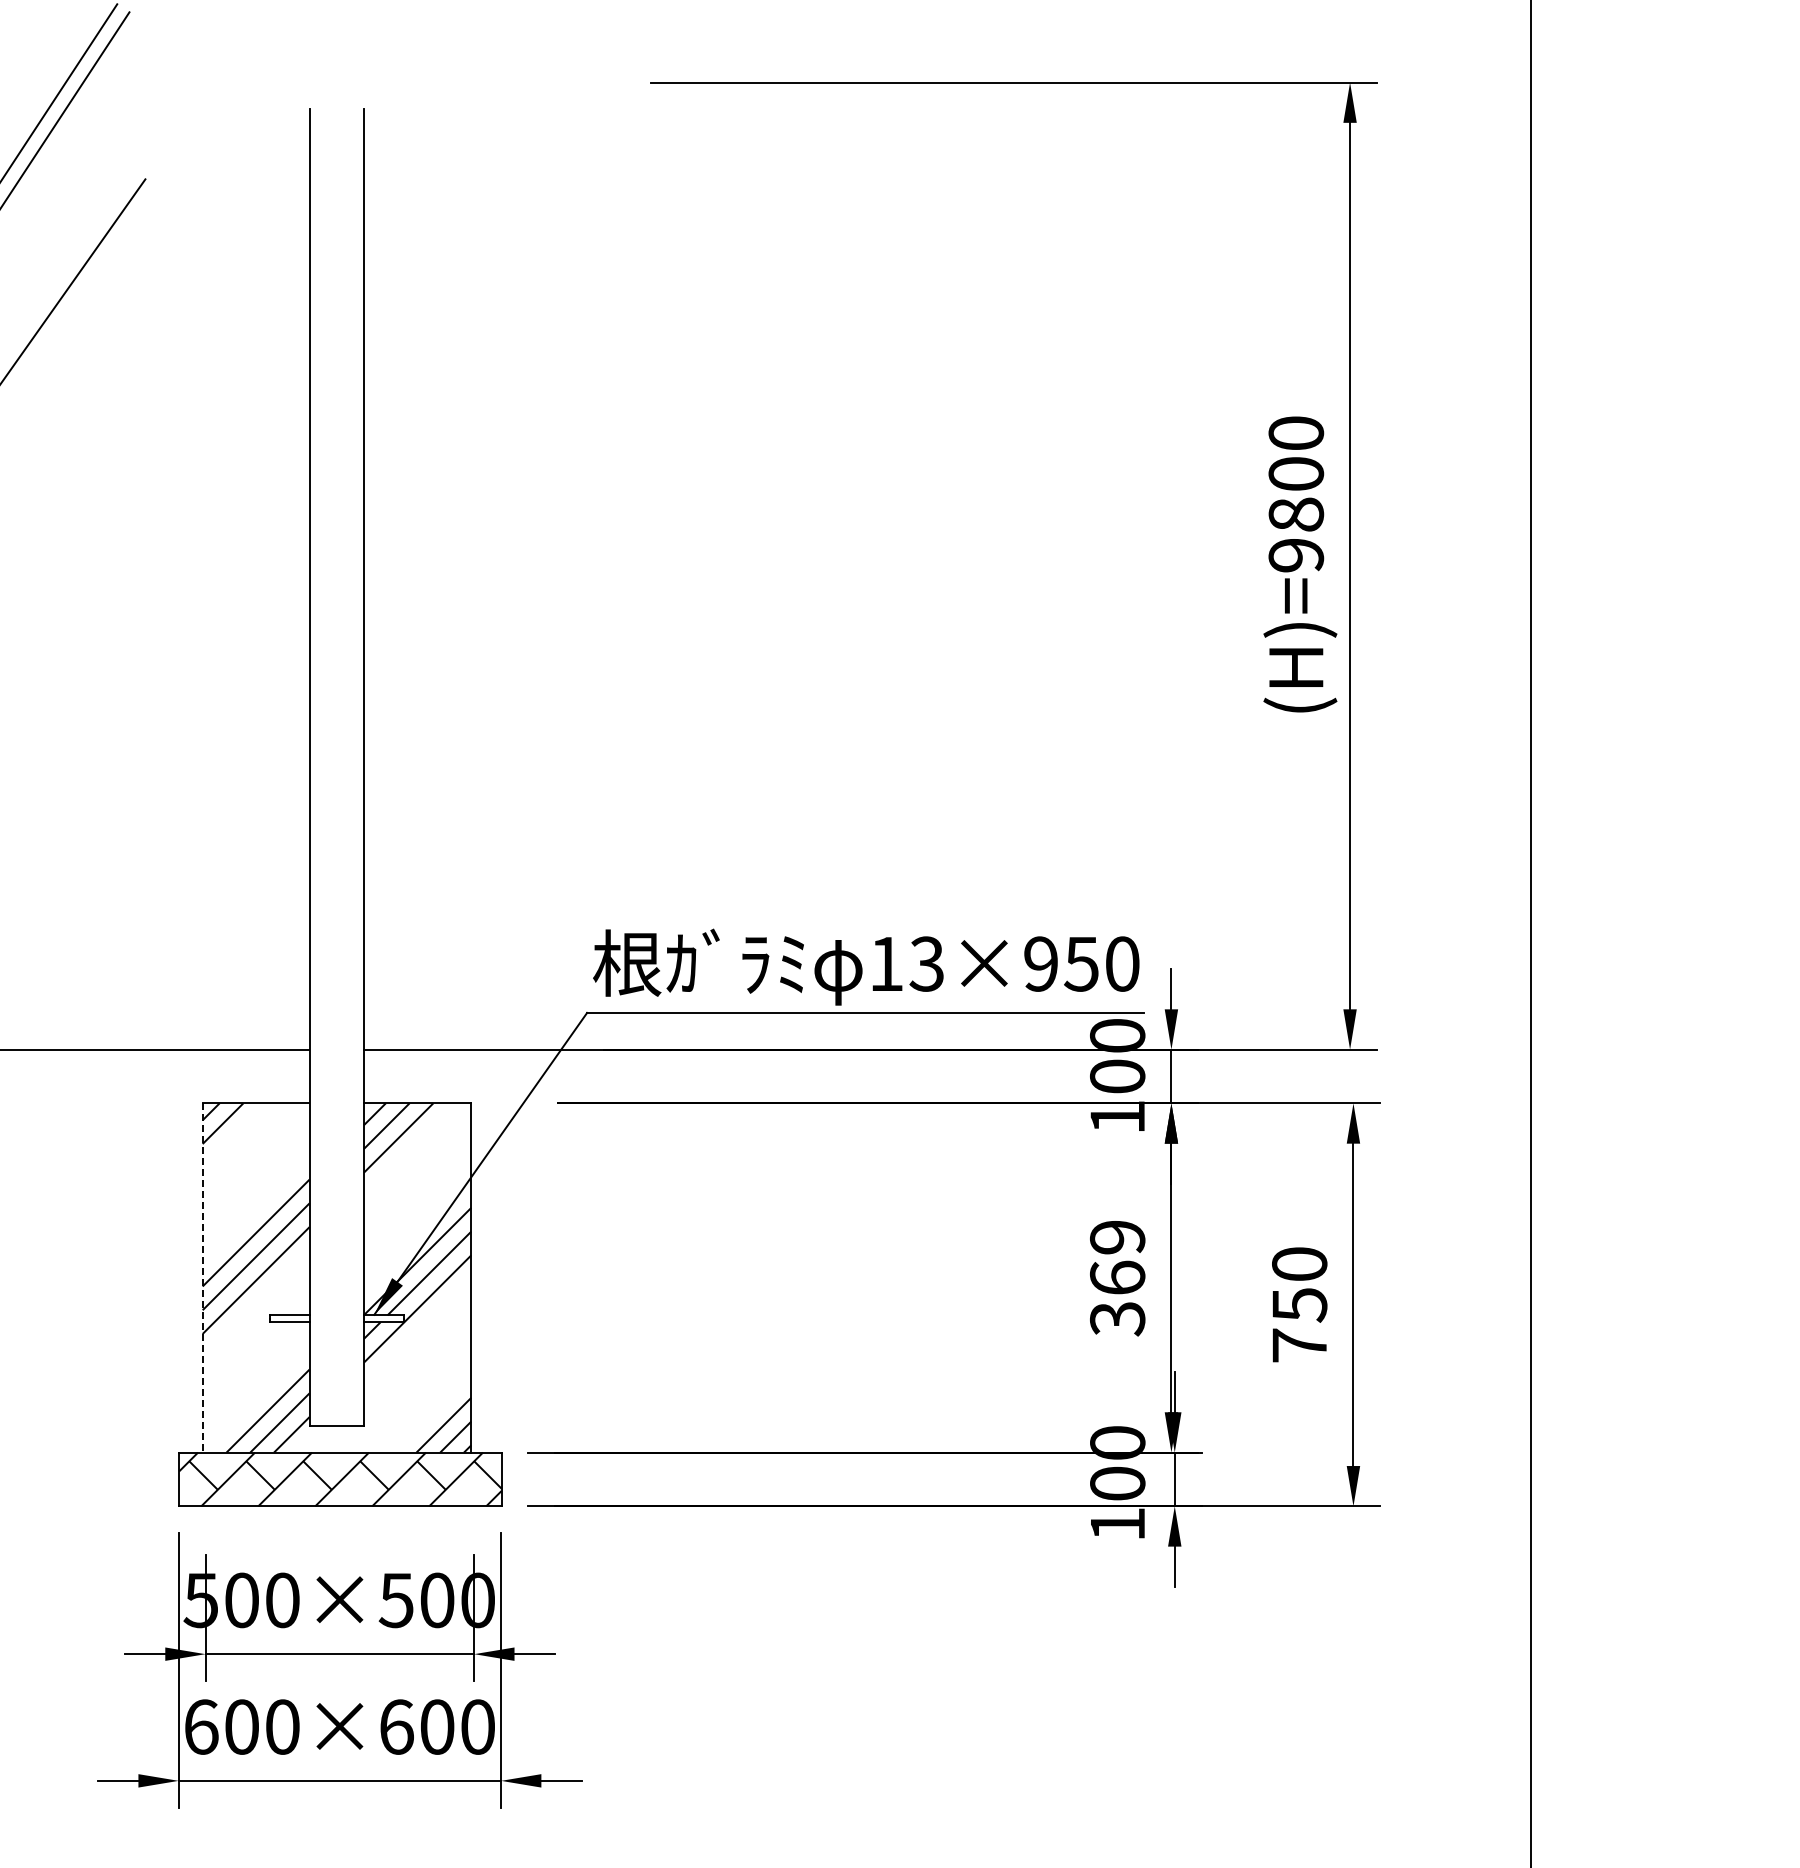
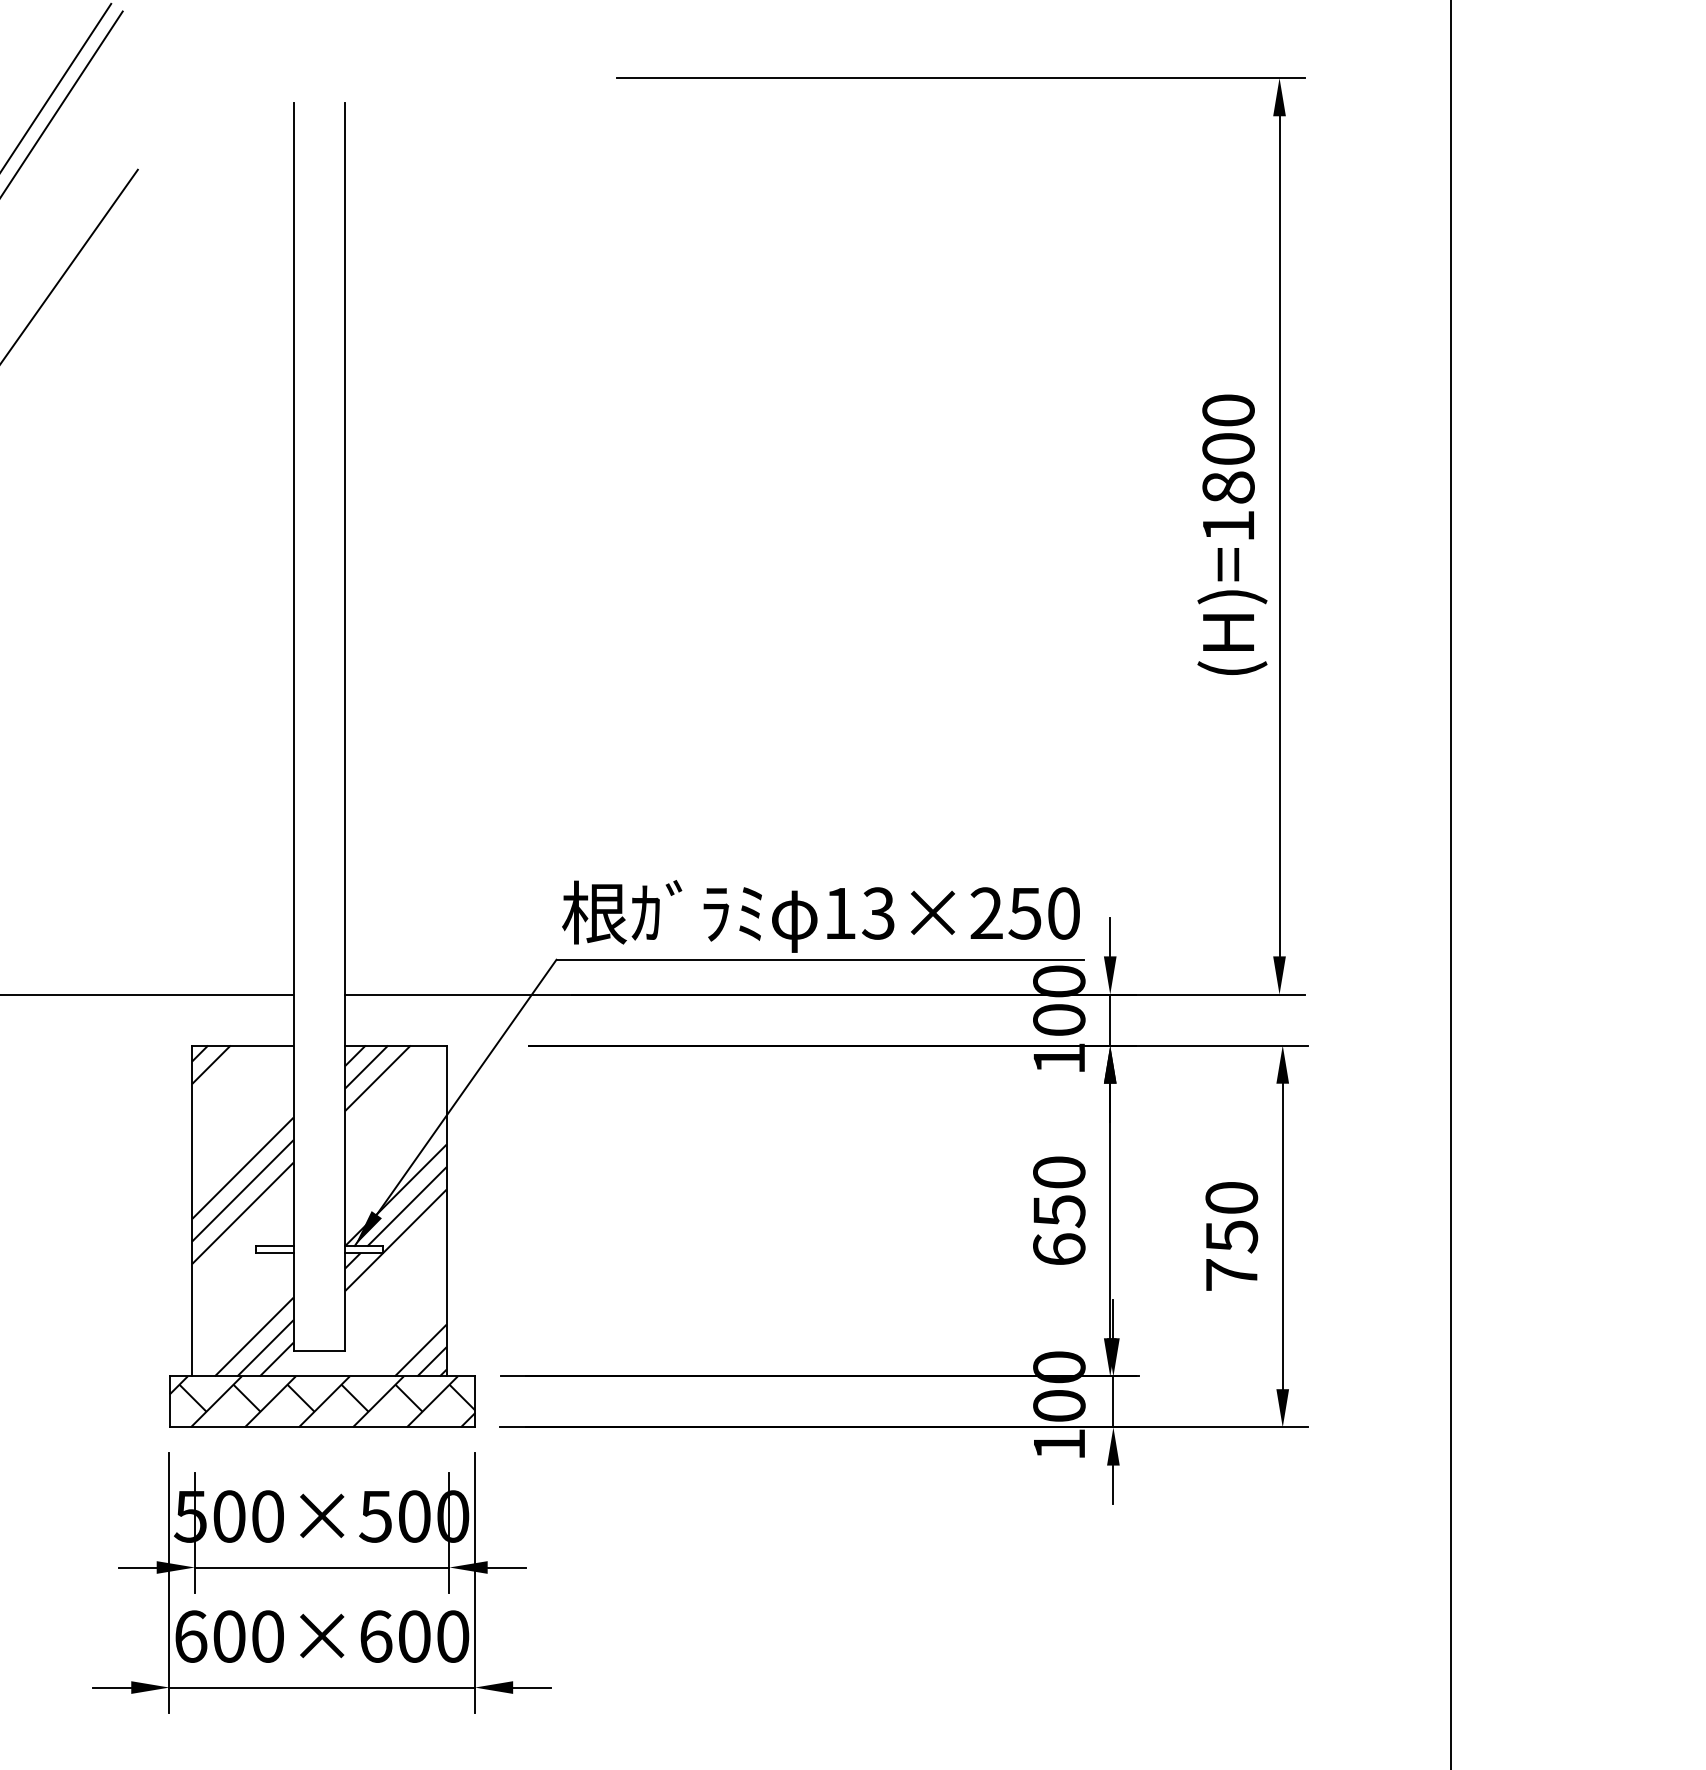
text: (1296, 555) -> (1228, 526), (H)=9800 -> (H)=1800
text: (1040, 963) -> (986, 912), 13×950 -> 13×250
line: (202, 1277) -> (191, 1210), dashed -> solid
text: (1117, 1278) -> (1059, 1211), 369 -> 650

